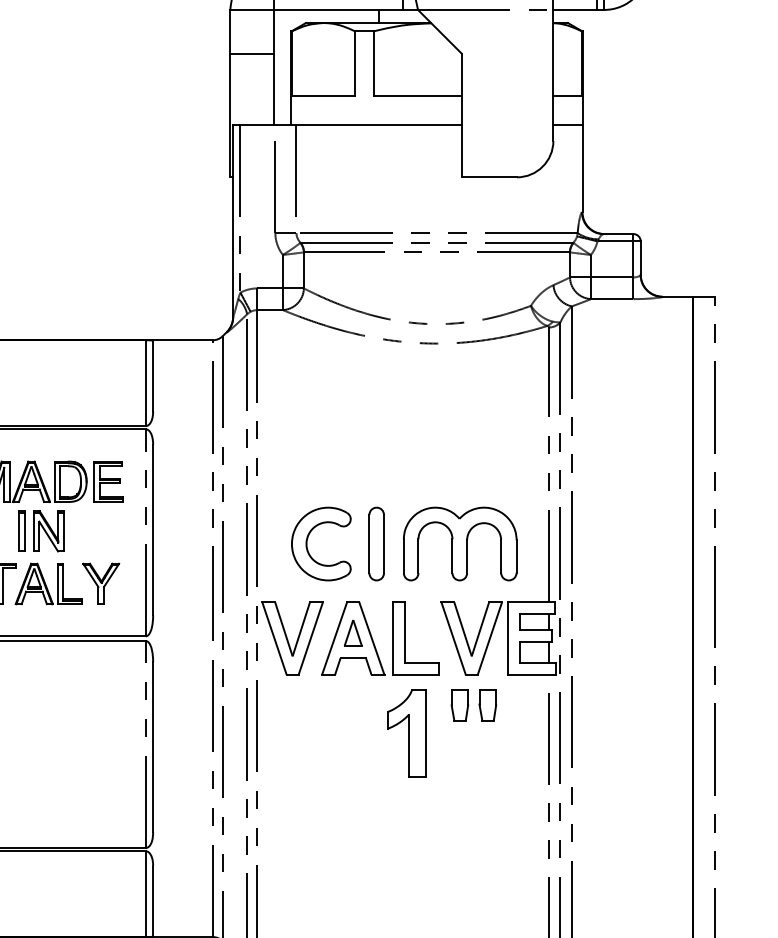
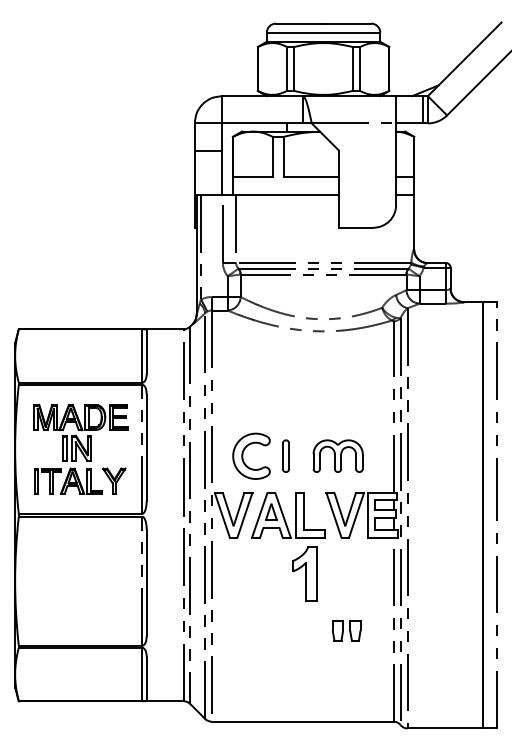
part: (375, 542) -> (285, 455), size x0.7
part: (460, 542) -> (338, 455), size x0.7
part: (473, 704) -> (346, 630), moved

